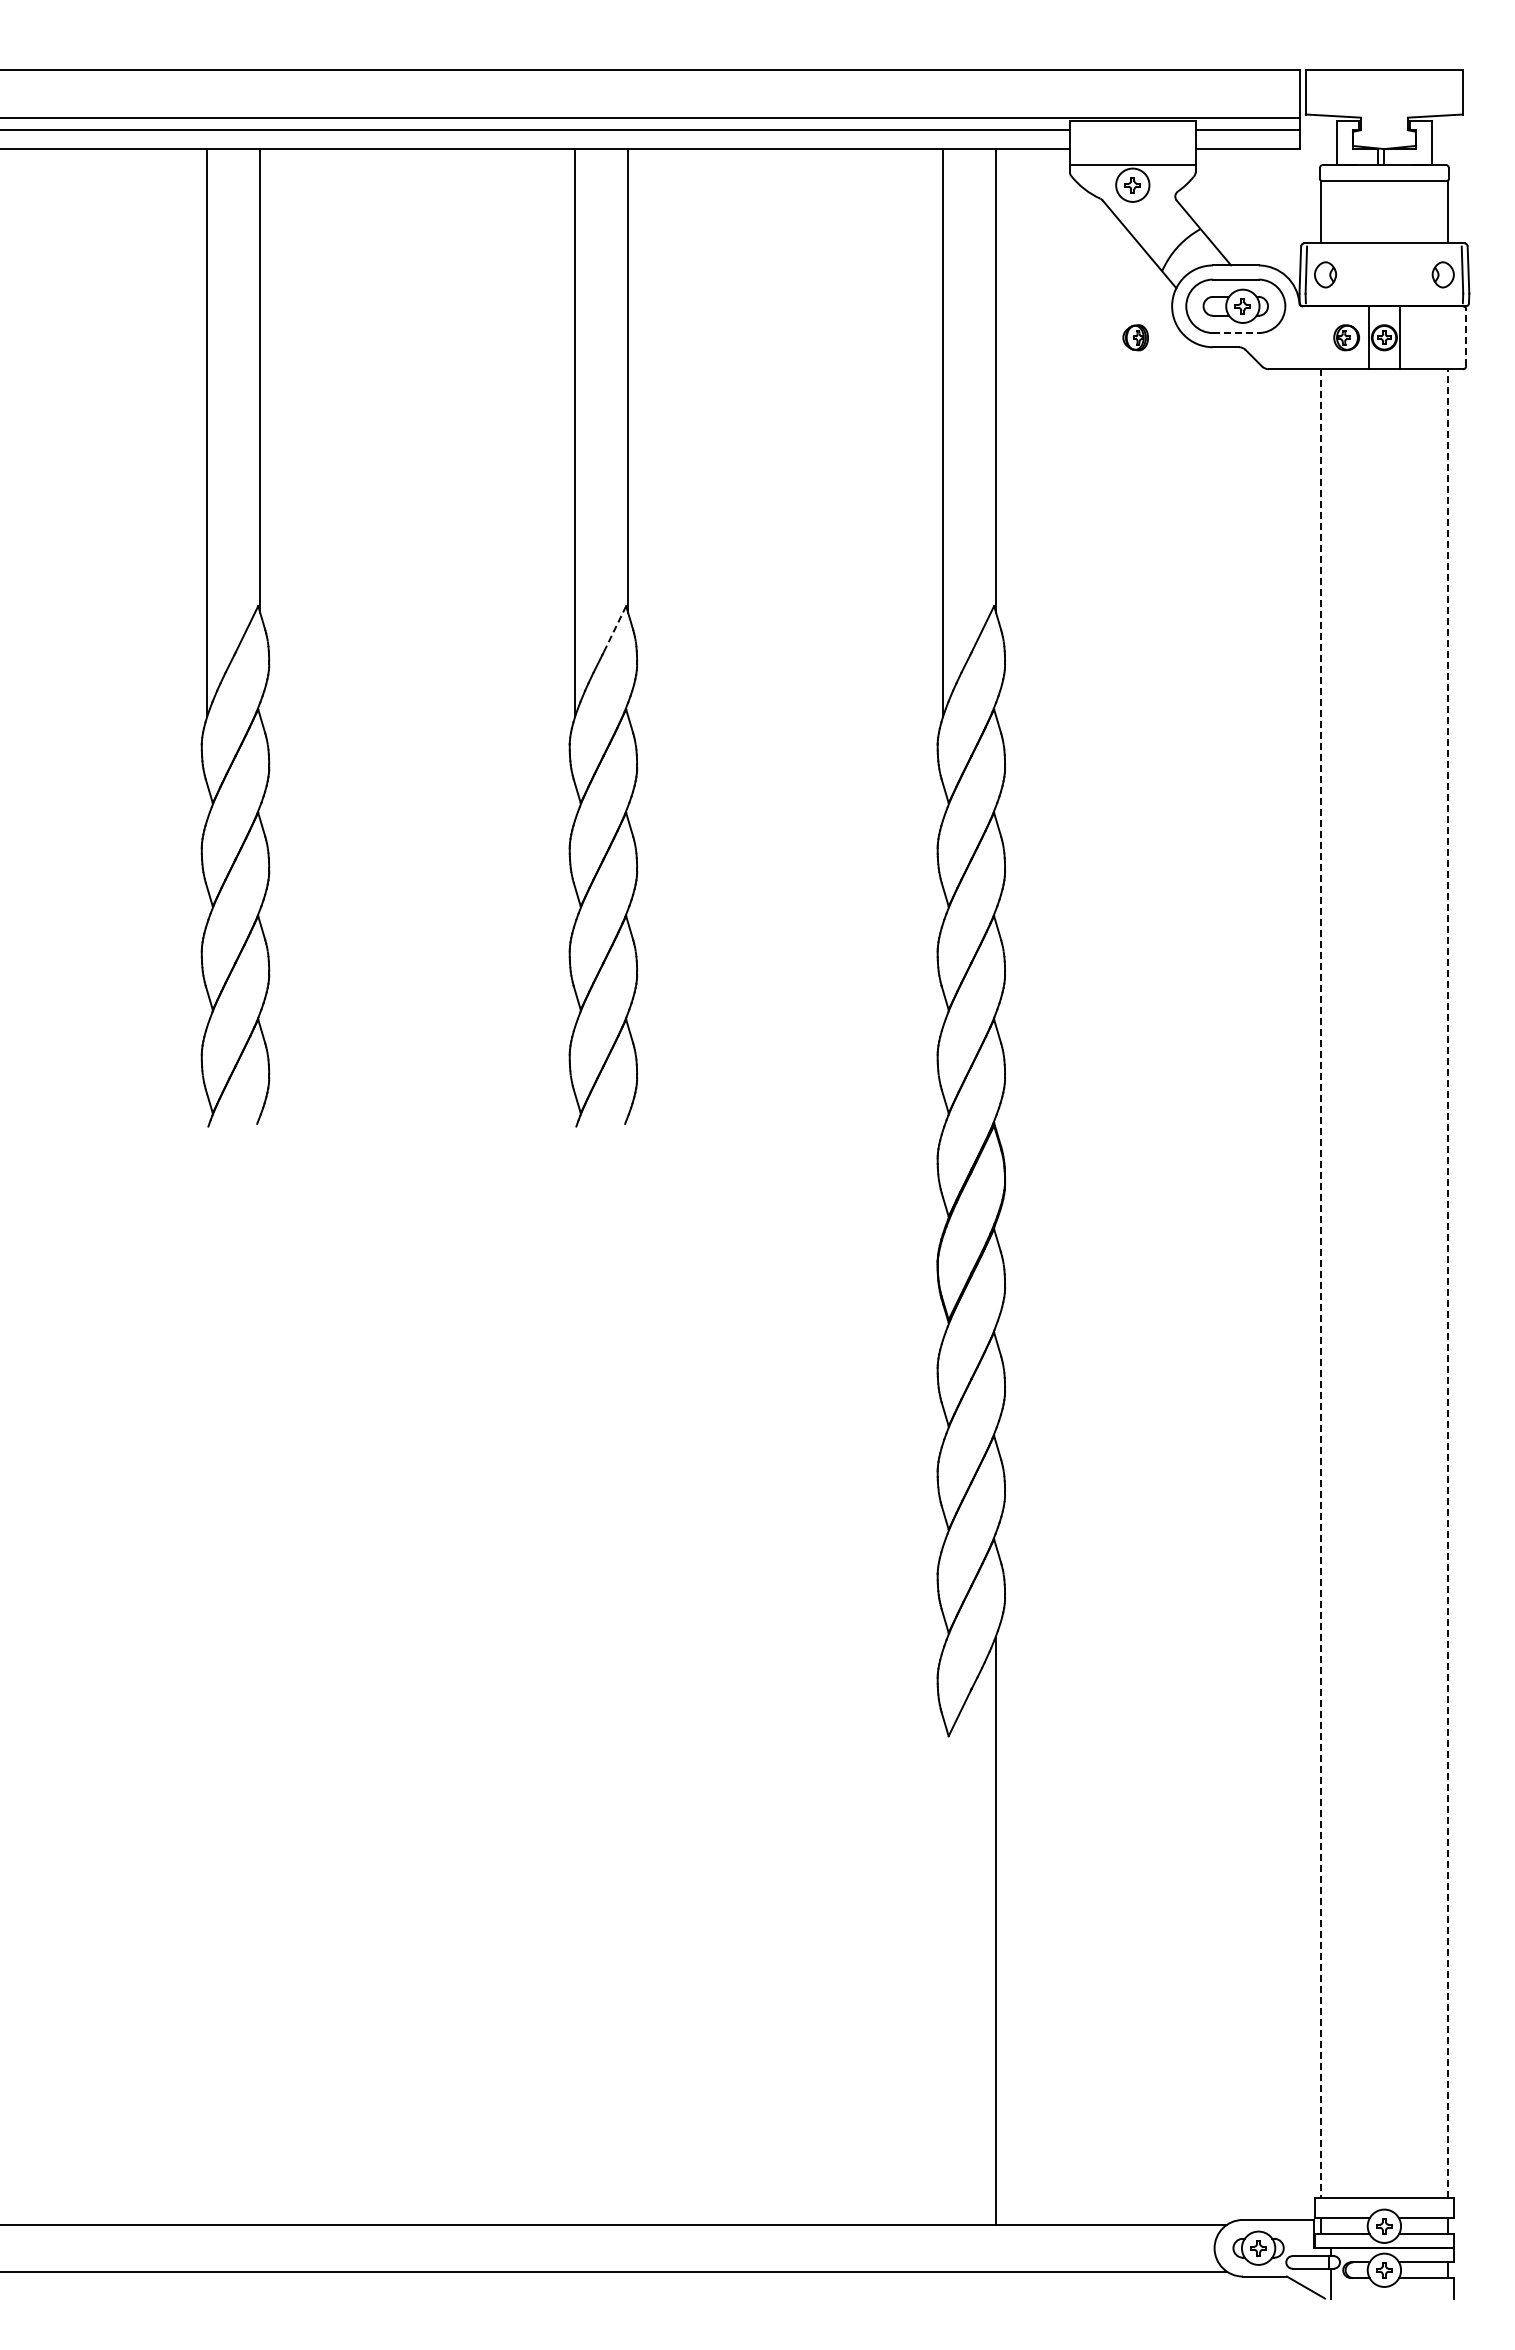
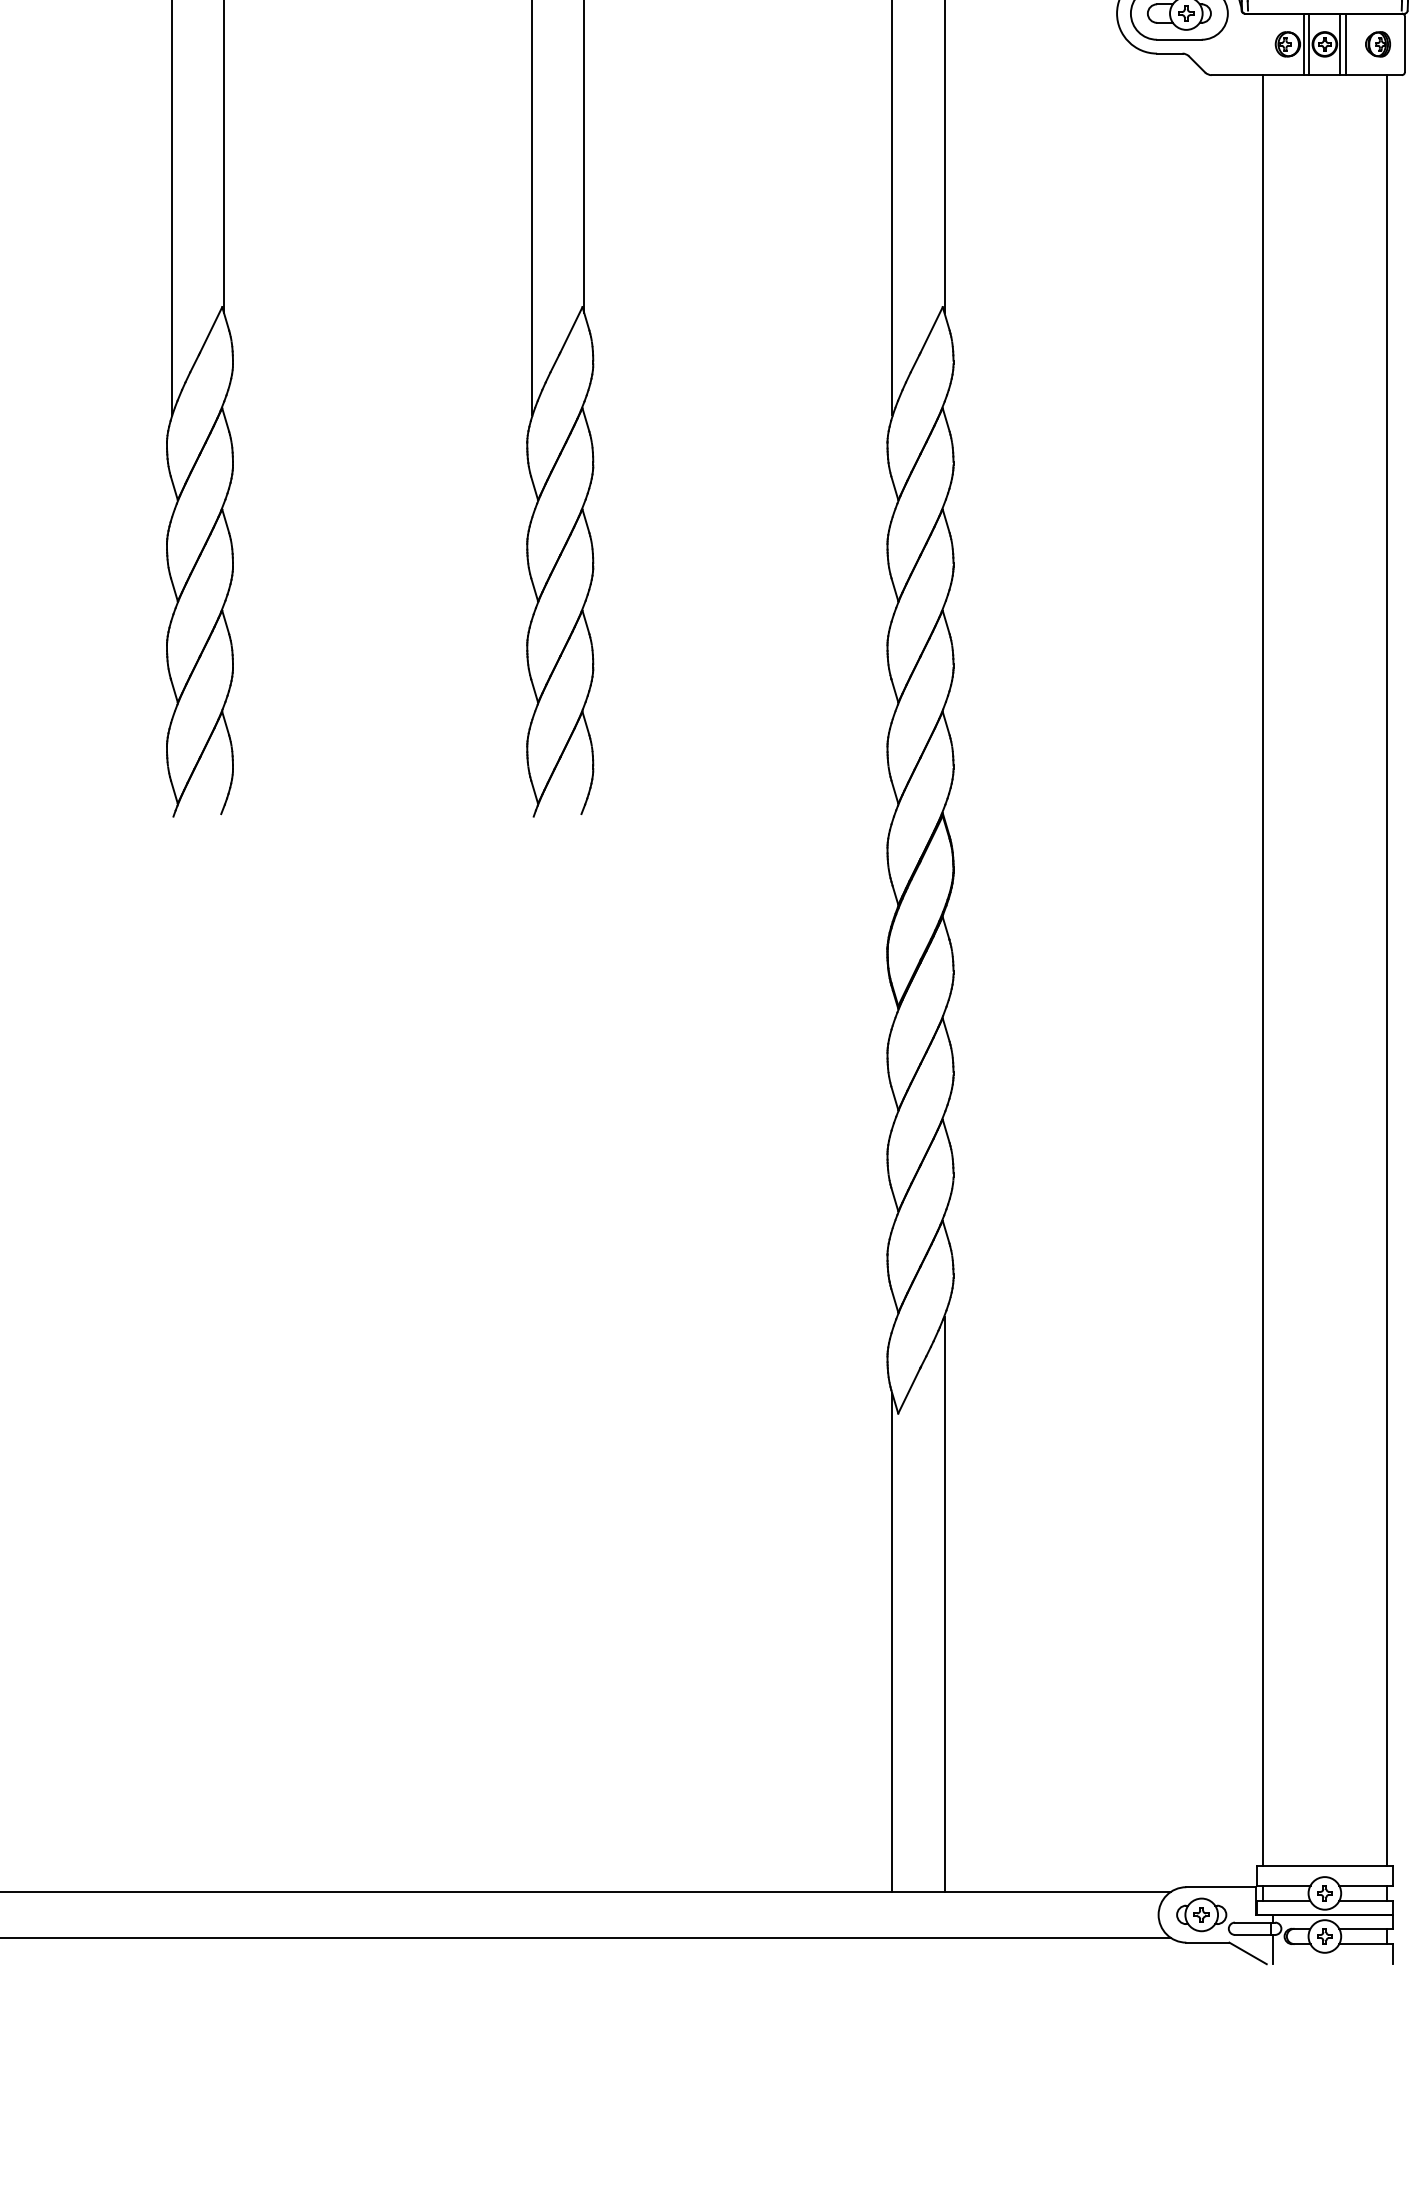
line: (1235, 333) -> (1179, 40), dashed -> solid
part: (1135, 337) -> (1377, 44), moved
line: (1362, 337) -> (1303, 44), added
line: (1406, 337) -> (1346, 44), added
line: (1466, 337) -> (1405, 44), dashed -> solid
line: (614, 629) -> (571, 329), dashed -> solid
line: (1448, 1283) -> (1387, 970), dashed -> solid
line: (1320, 1284) -> (1262, 971), dashed -> solid
line: (942, 1969) -> (892, 1641), added

